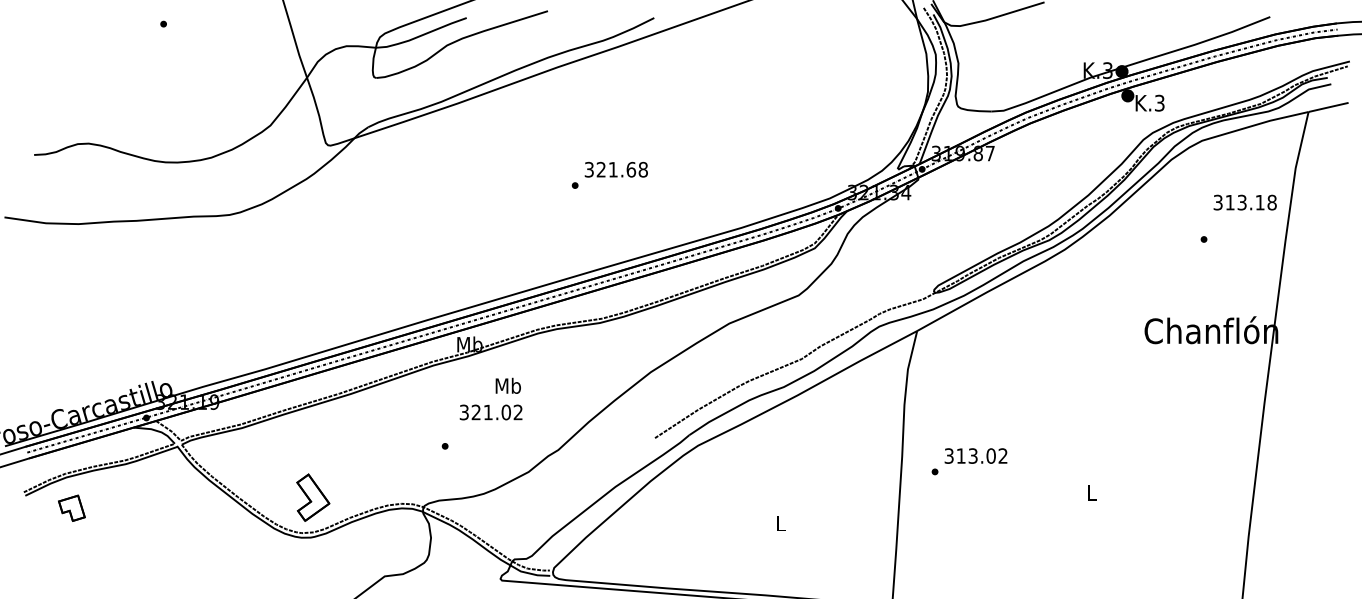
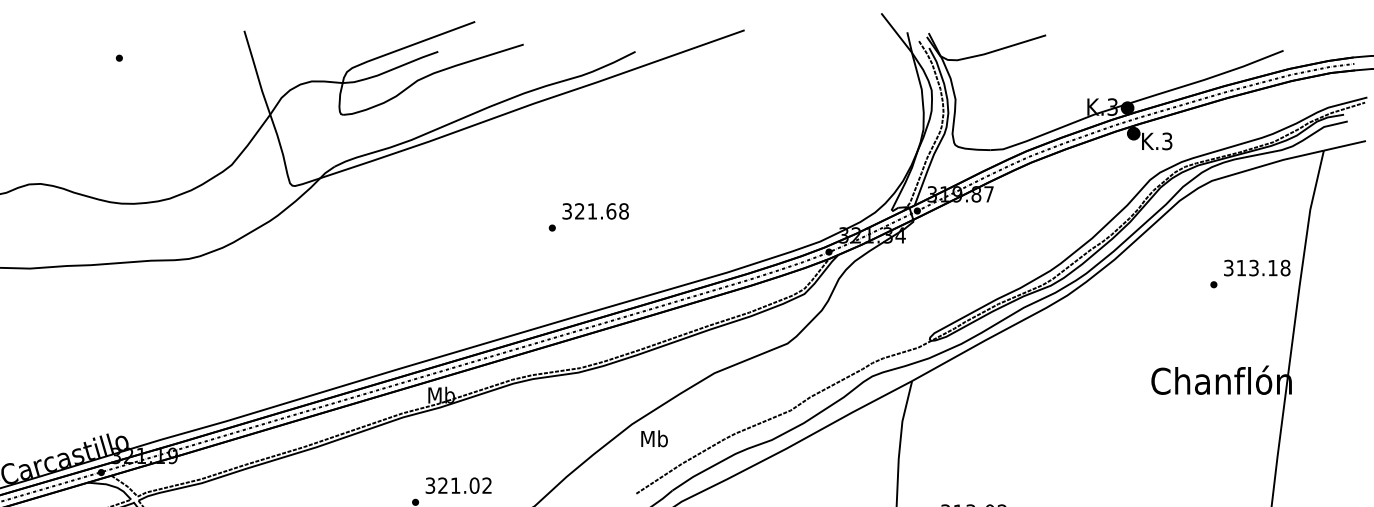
text: (1244, 202) -> (1256, 267), moved
text: (507, 385) -> (653, 438), moved
text: (490, 412) -> (457, 485), moved

